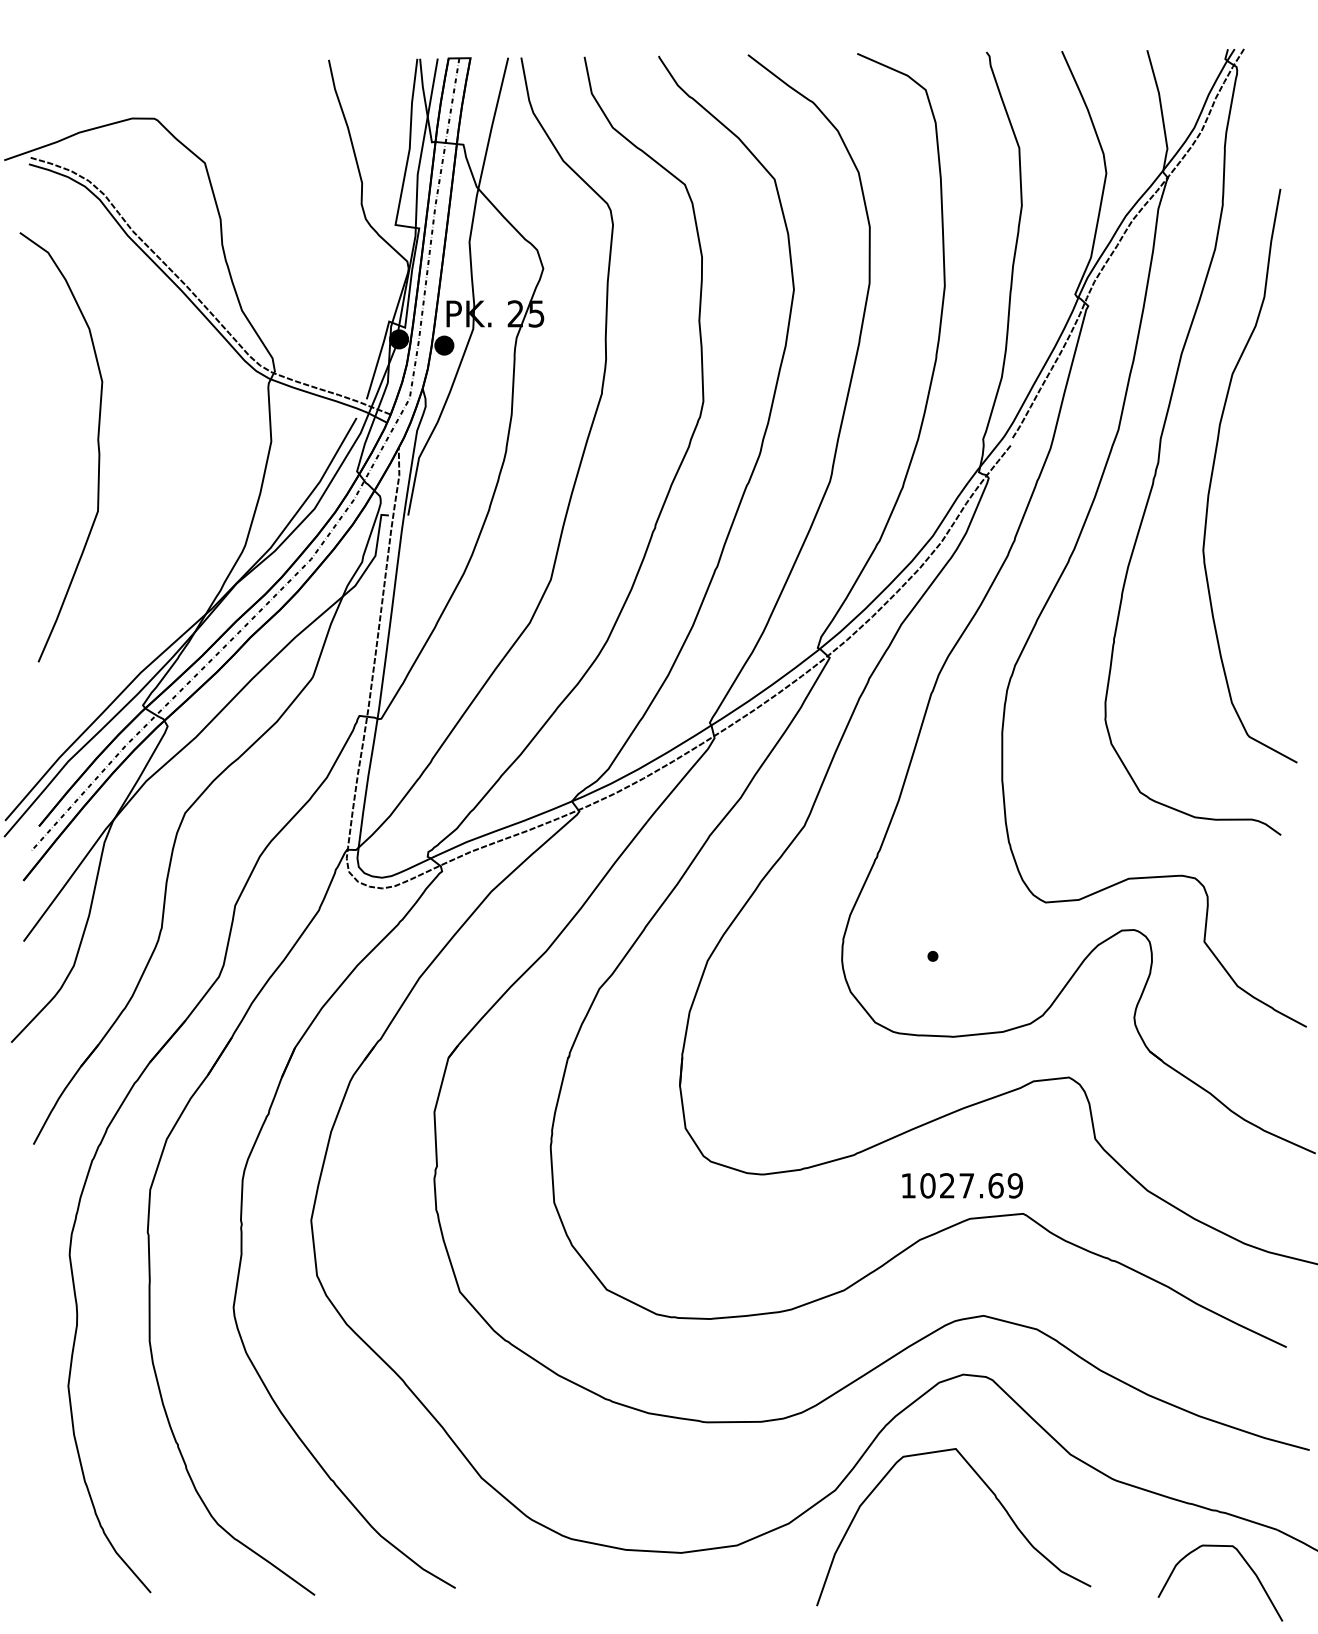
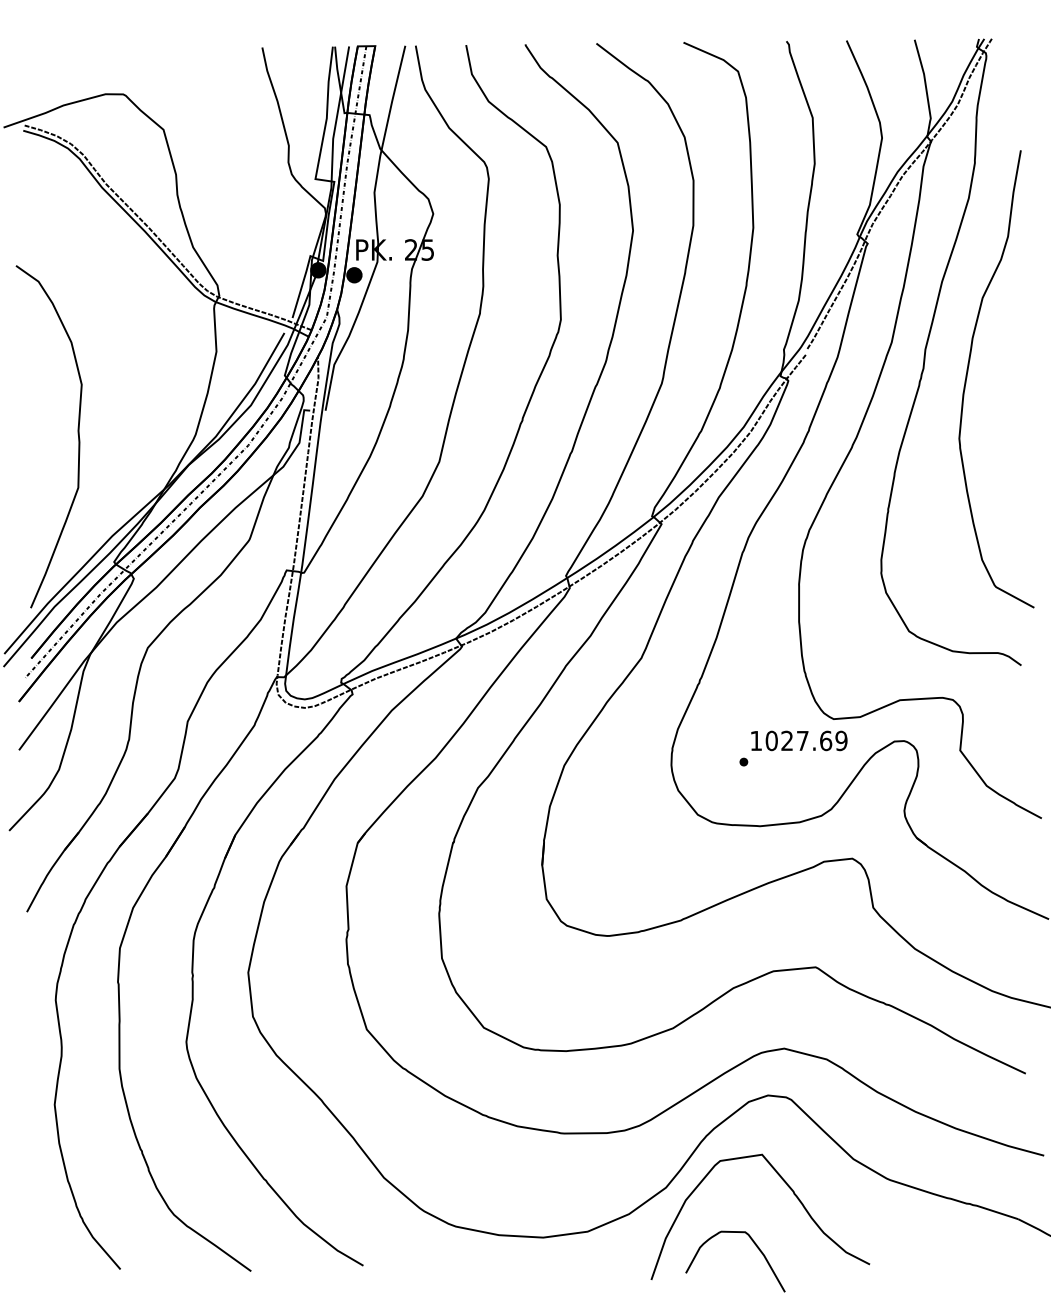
curve: (97, 446) -> (77, 436), moved
text: (962, 1185) -> (799, 740), moved
curve: (1244, 1561) -> (754, 1244), moved

